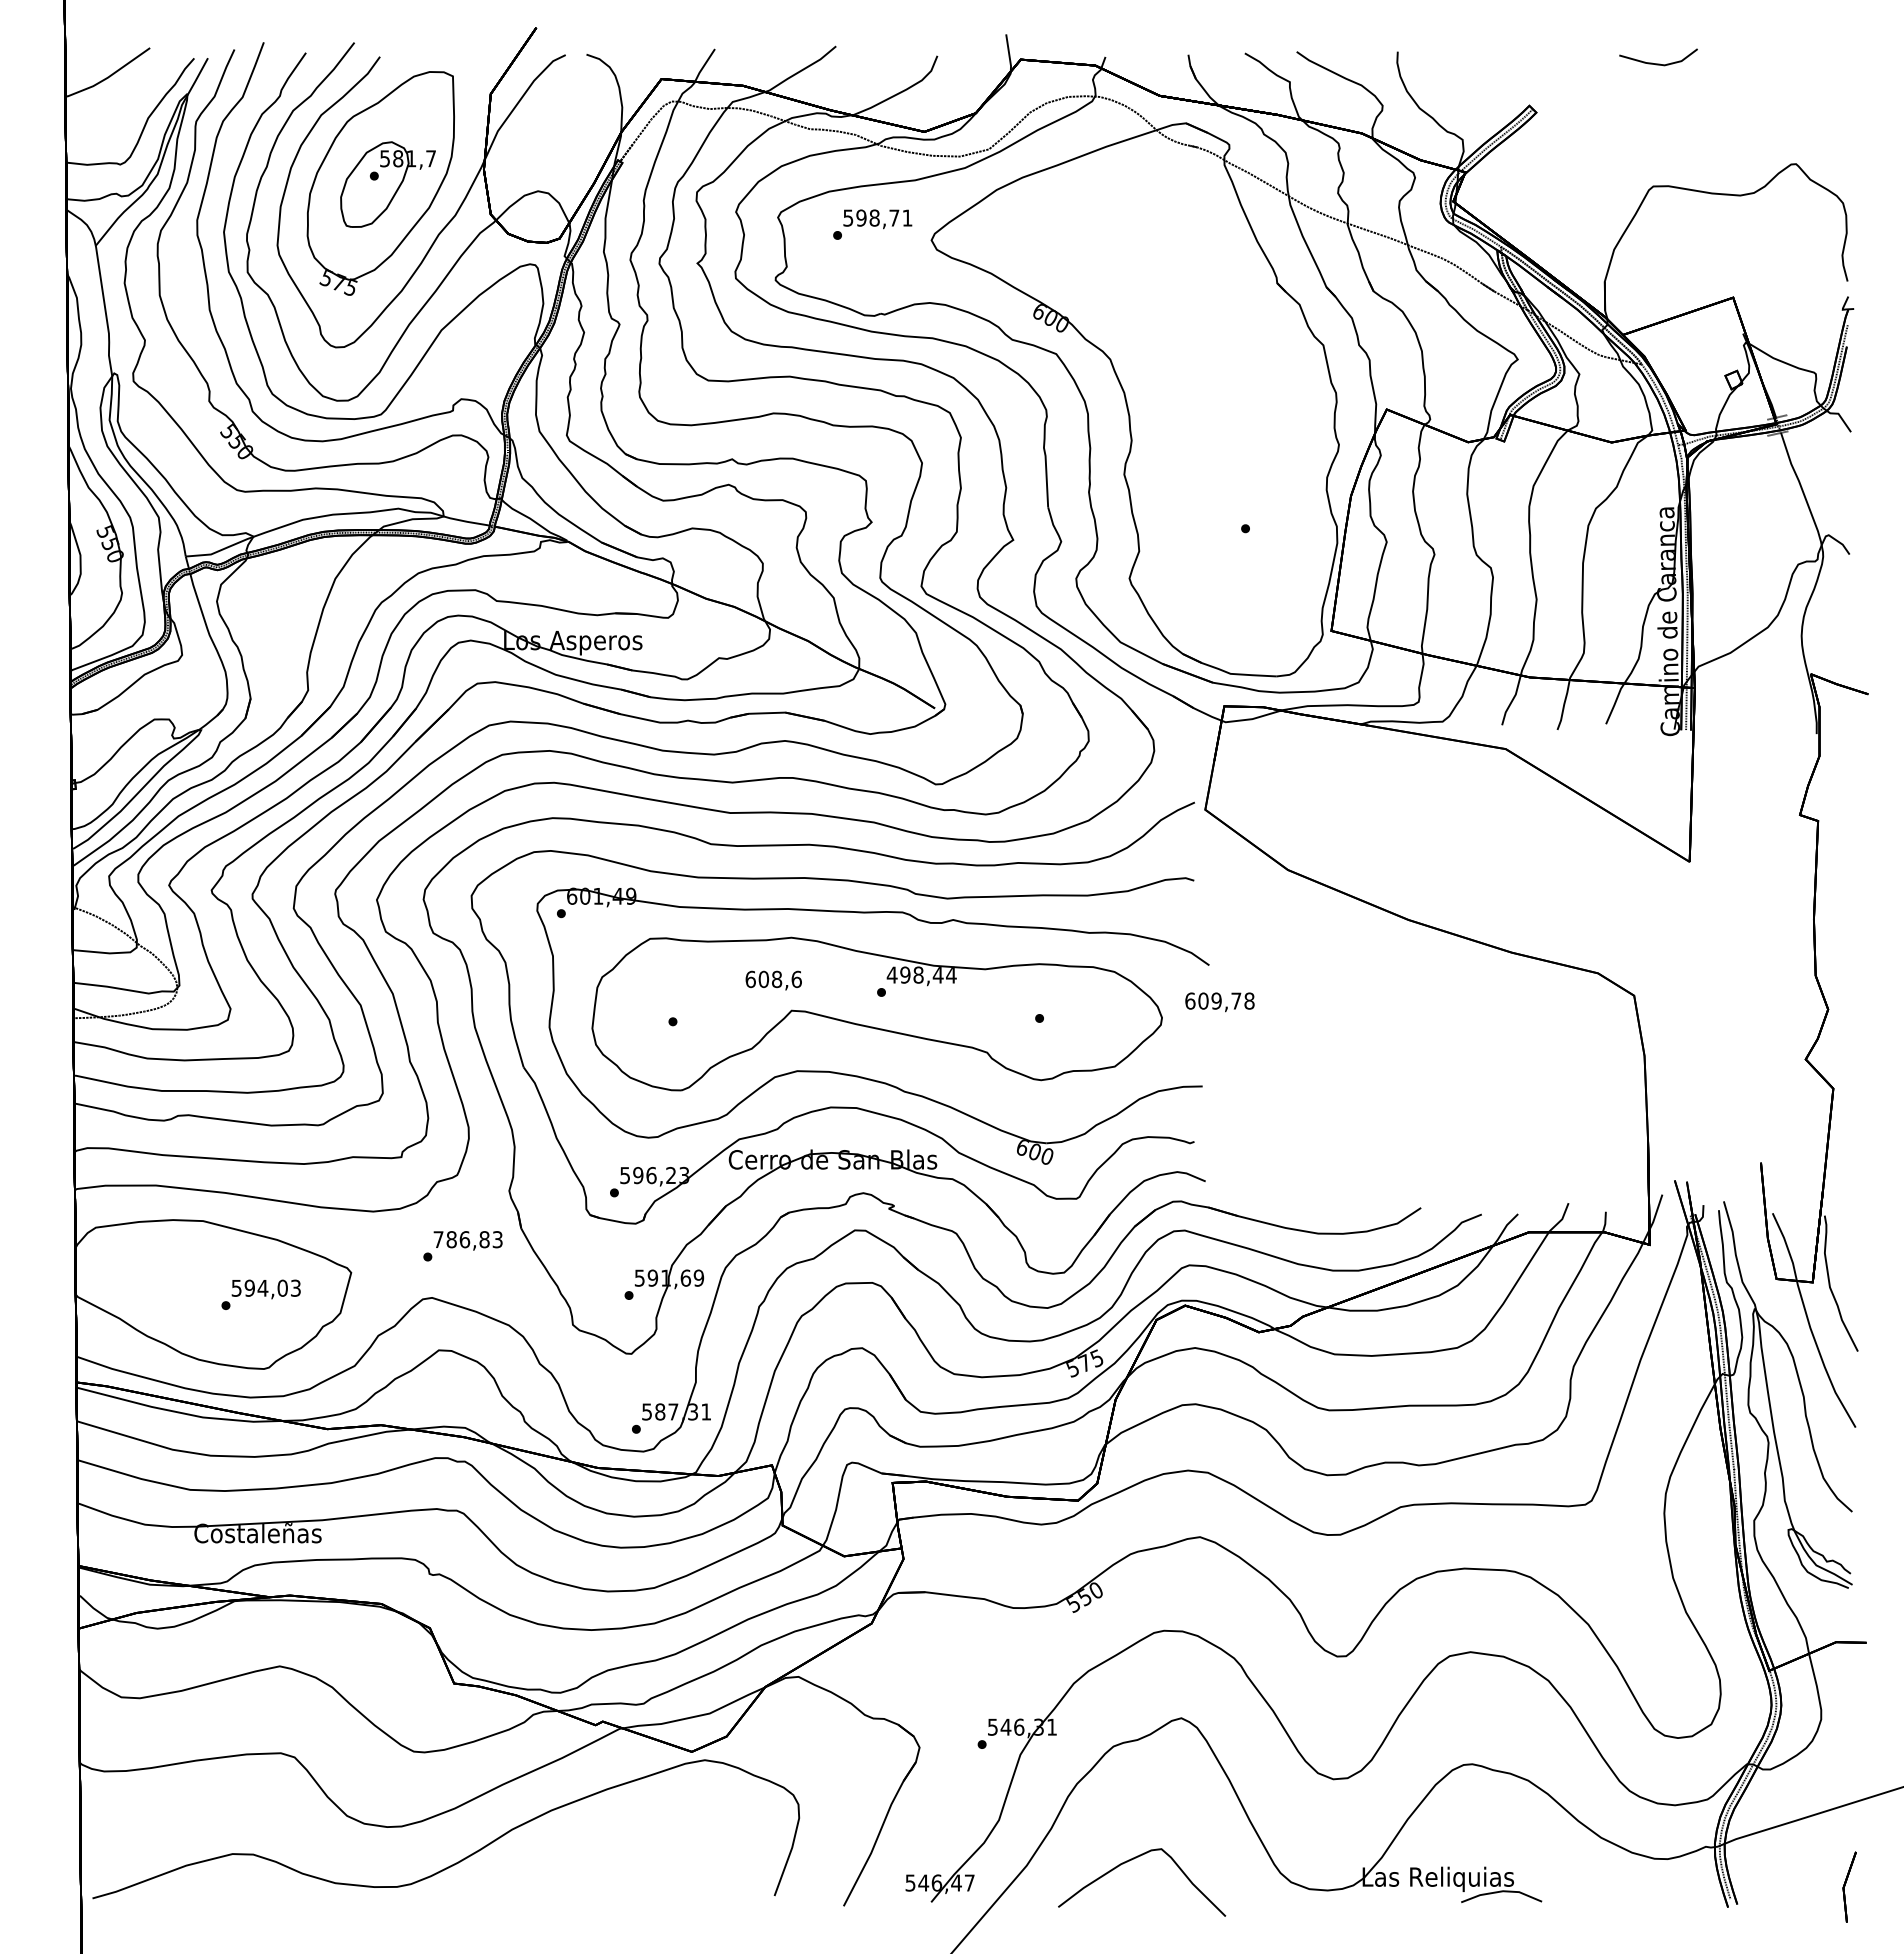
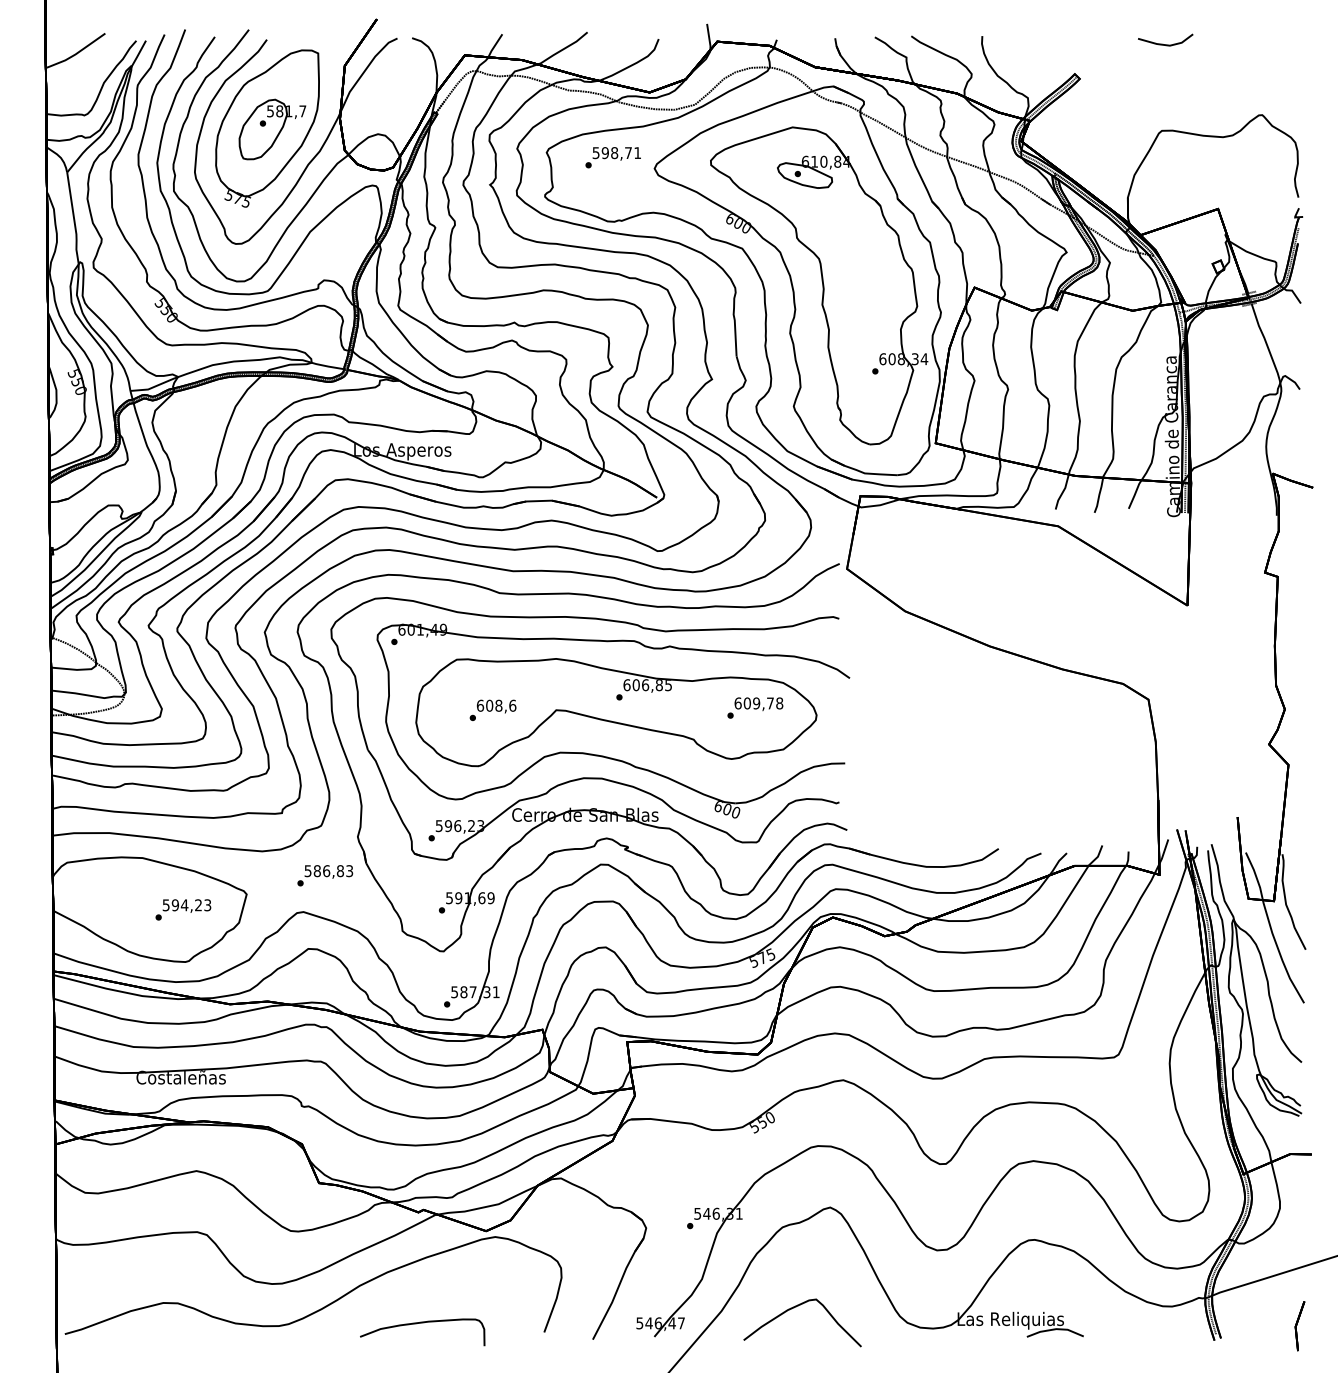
part: (1165, 406) -> (819, 285), added
text: (921, 974) -> (647, 684), 498,44 -> 606,85
text: (773, 980) -> (496, 706), moved
text: (1219, 1002) -> (758, 704), moved
text: (438, 1239) -> (308, 871), 786,83 -> 586,83
text: (282, 1287) -> (198, 904), 594,03 -> 594,23
part: (597, 1883) -> (419, 1323), added

